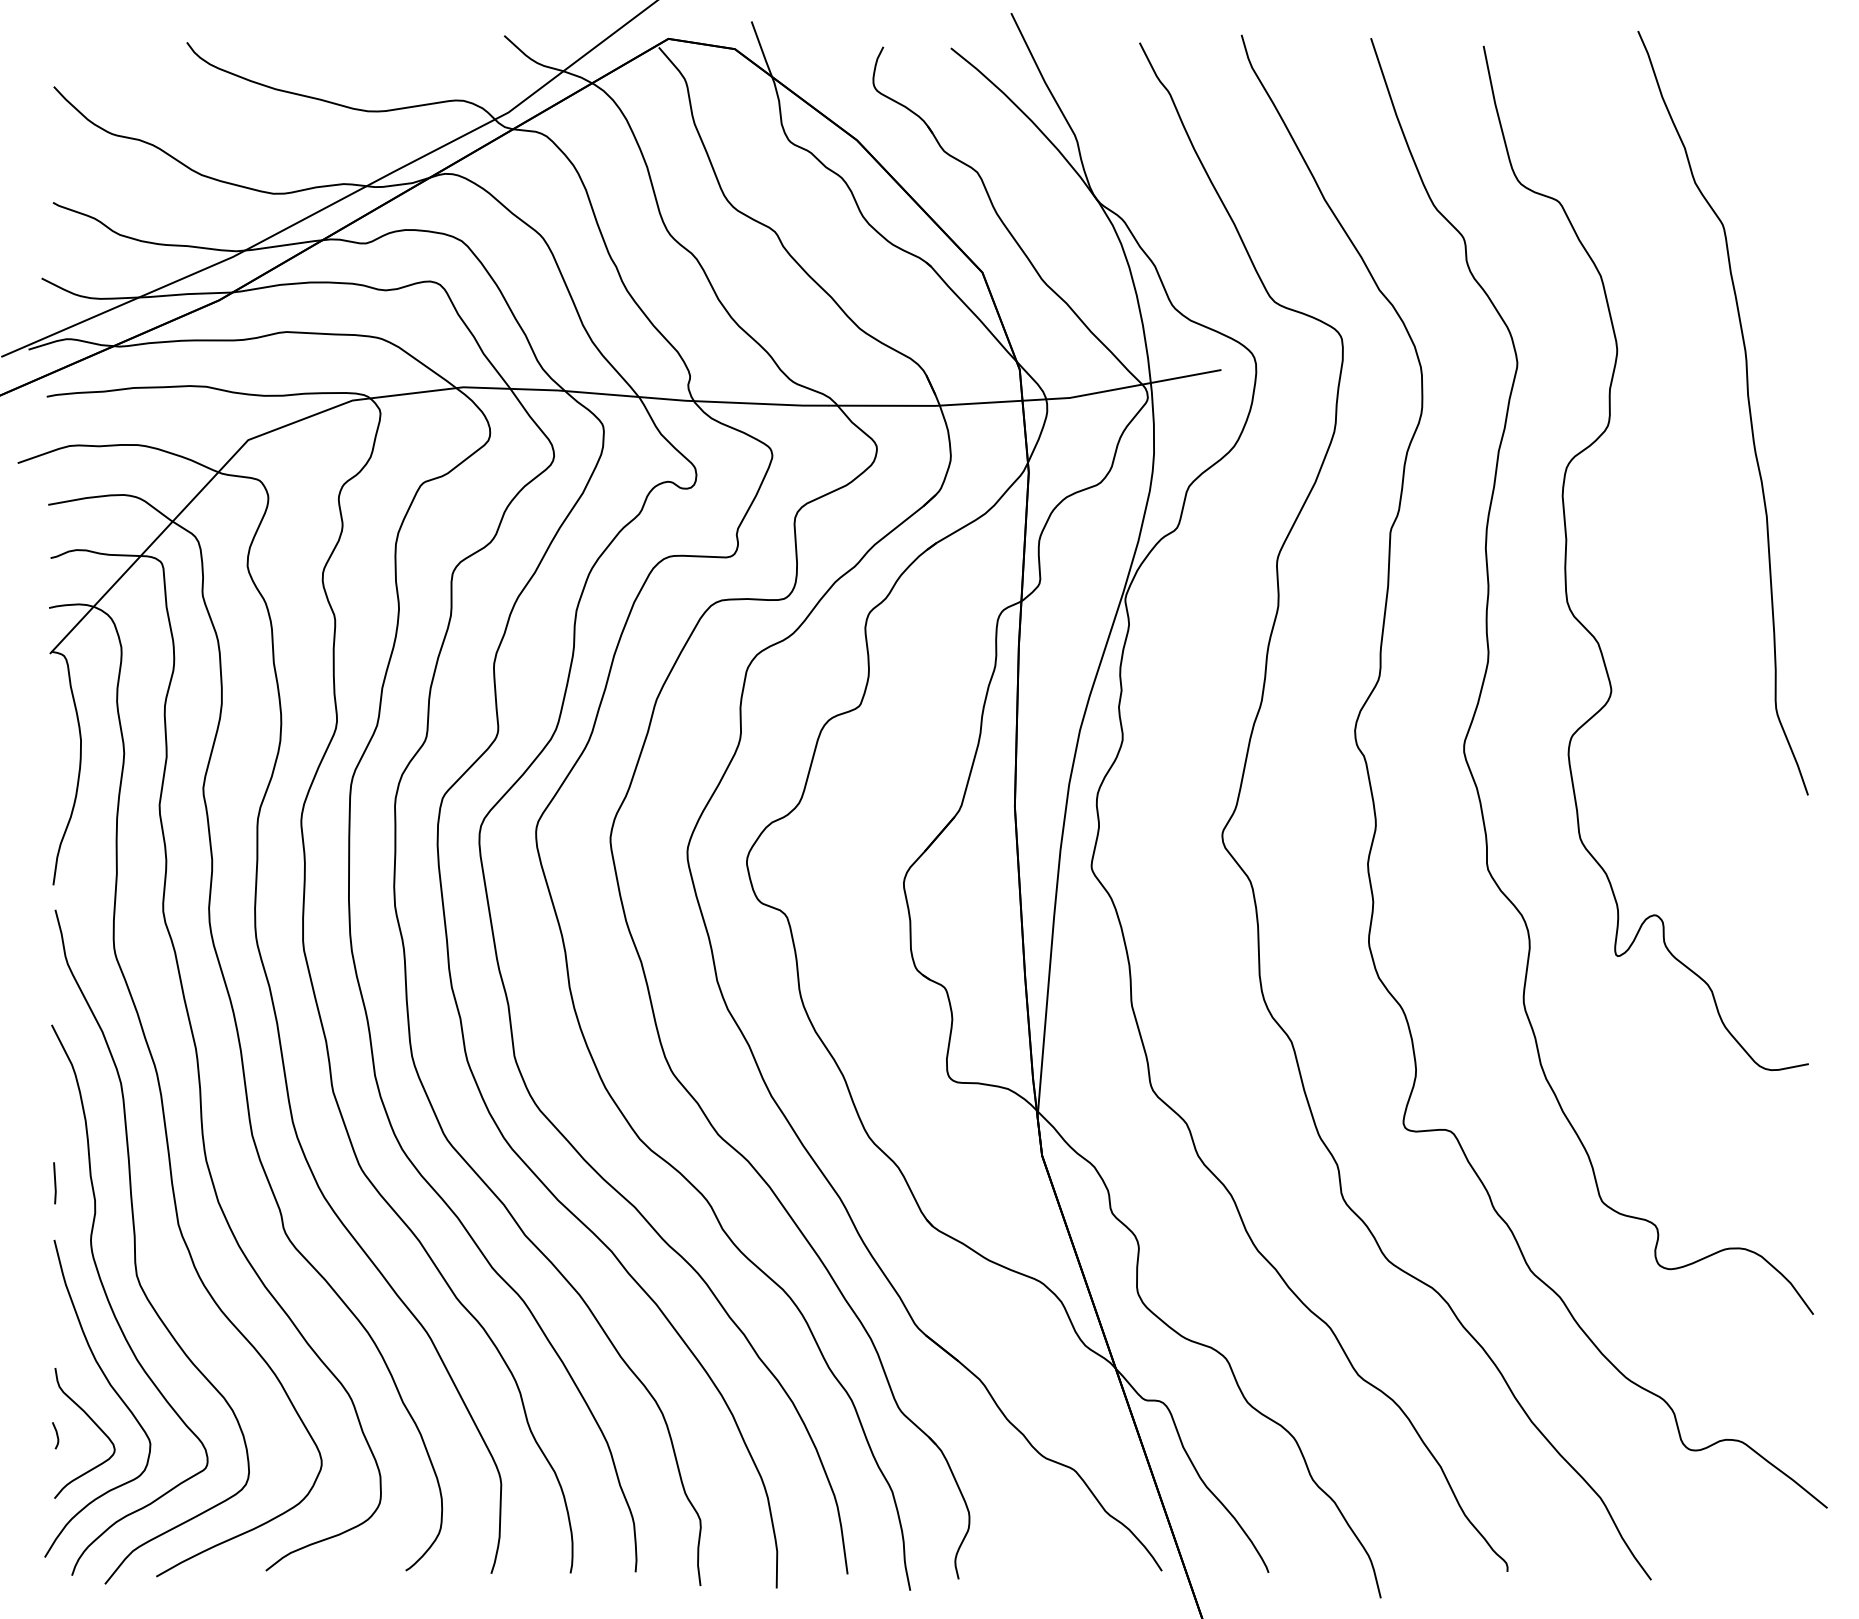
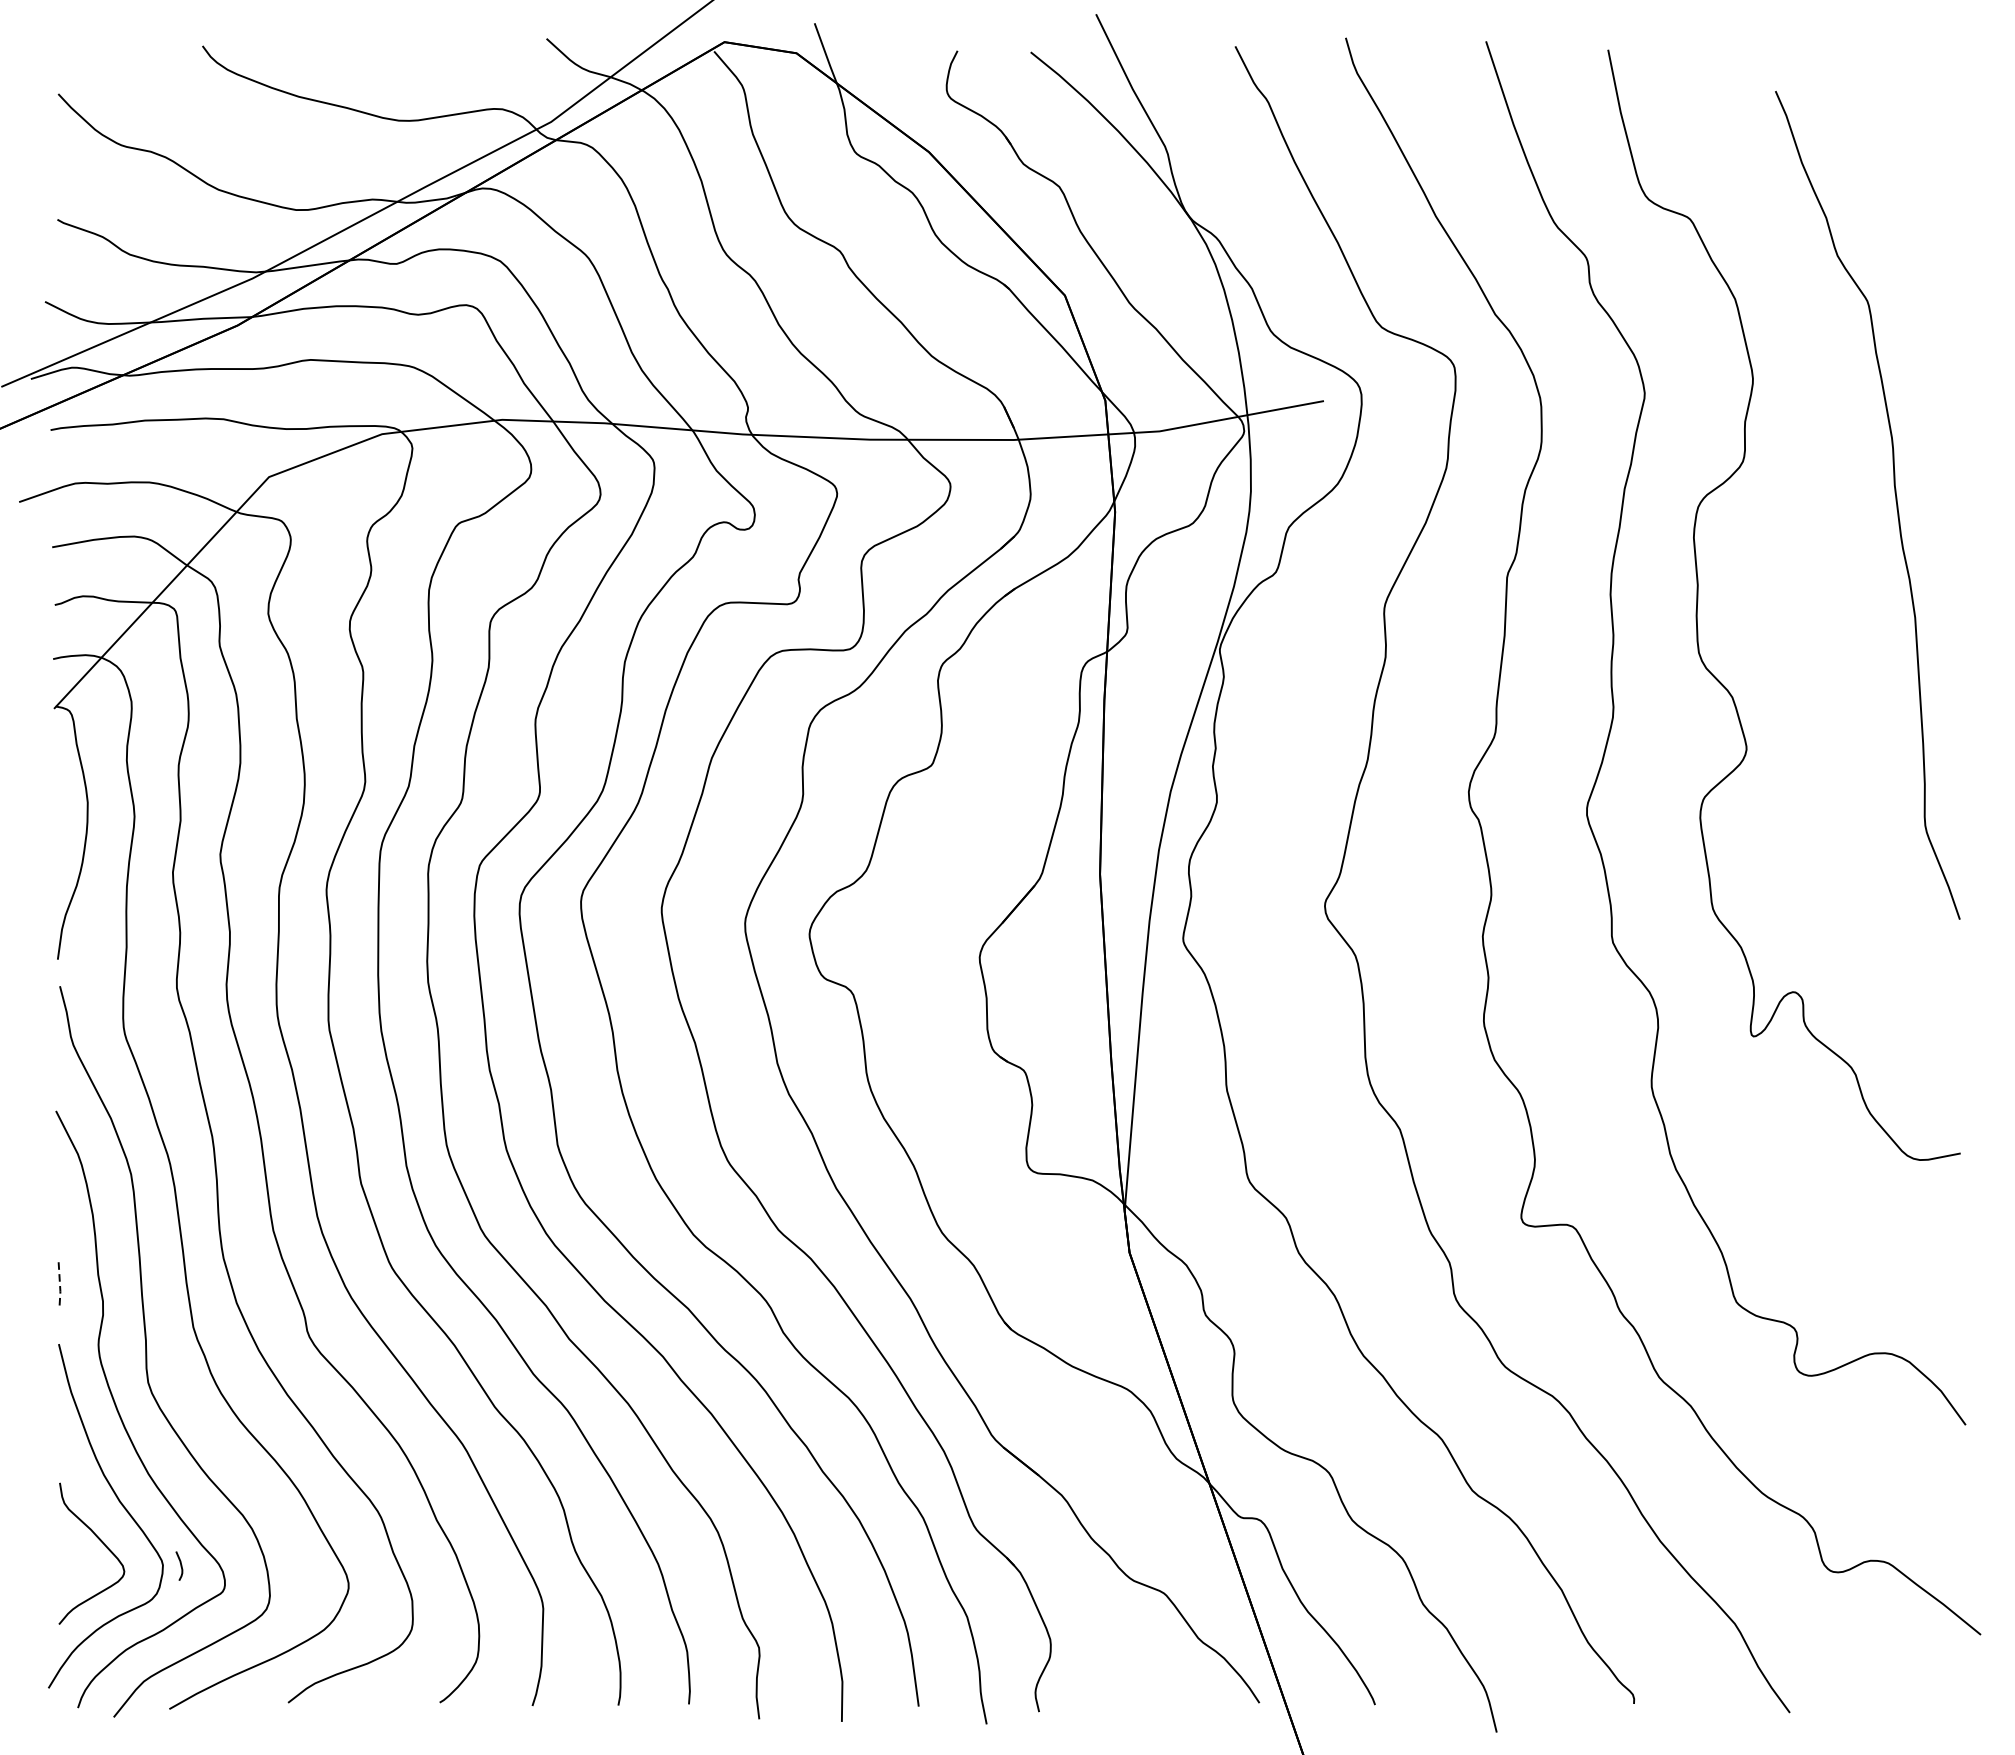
curve: (1748, 408) -> (1895, 500), moved
line: (55, 1183) -> (60, 1282), solid -> dashed
curve: (56, 1435) -> (180, 1565), moved

